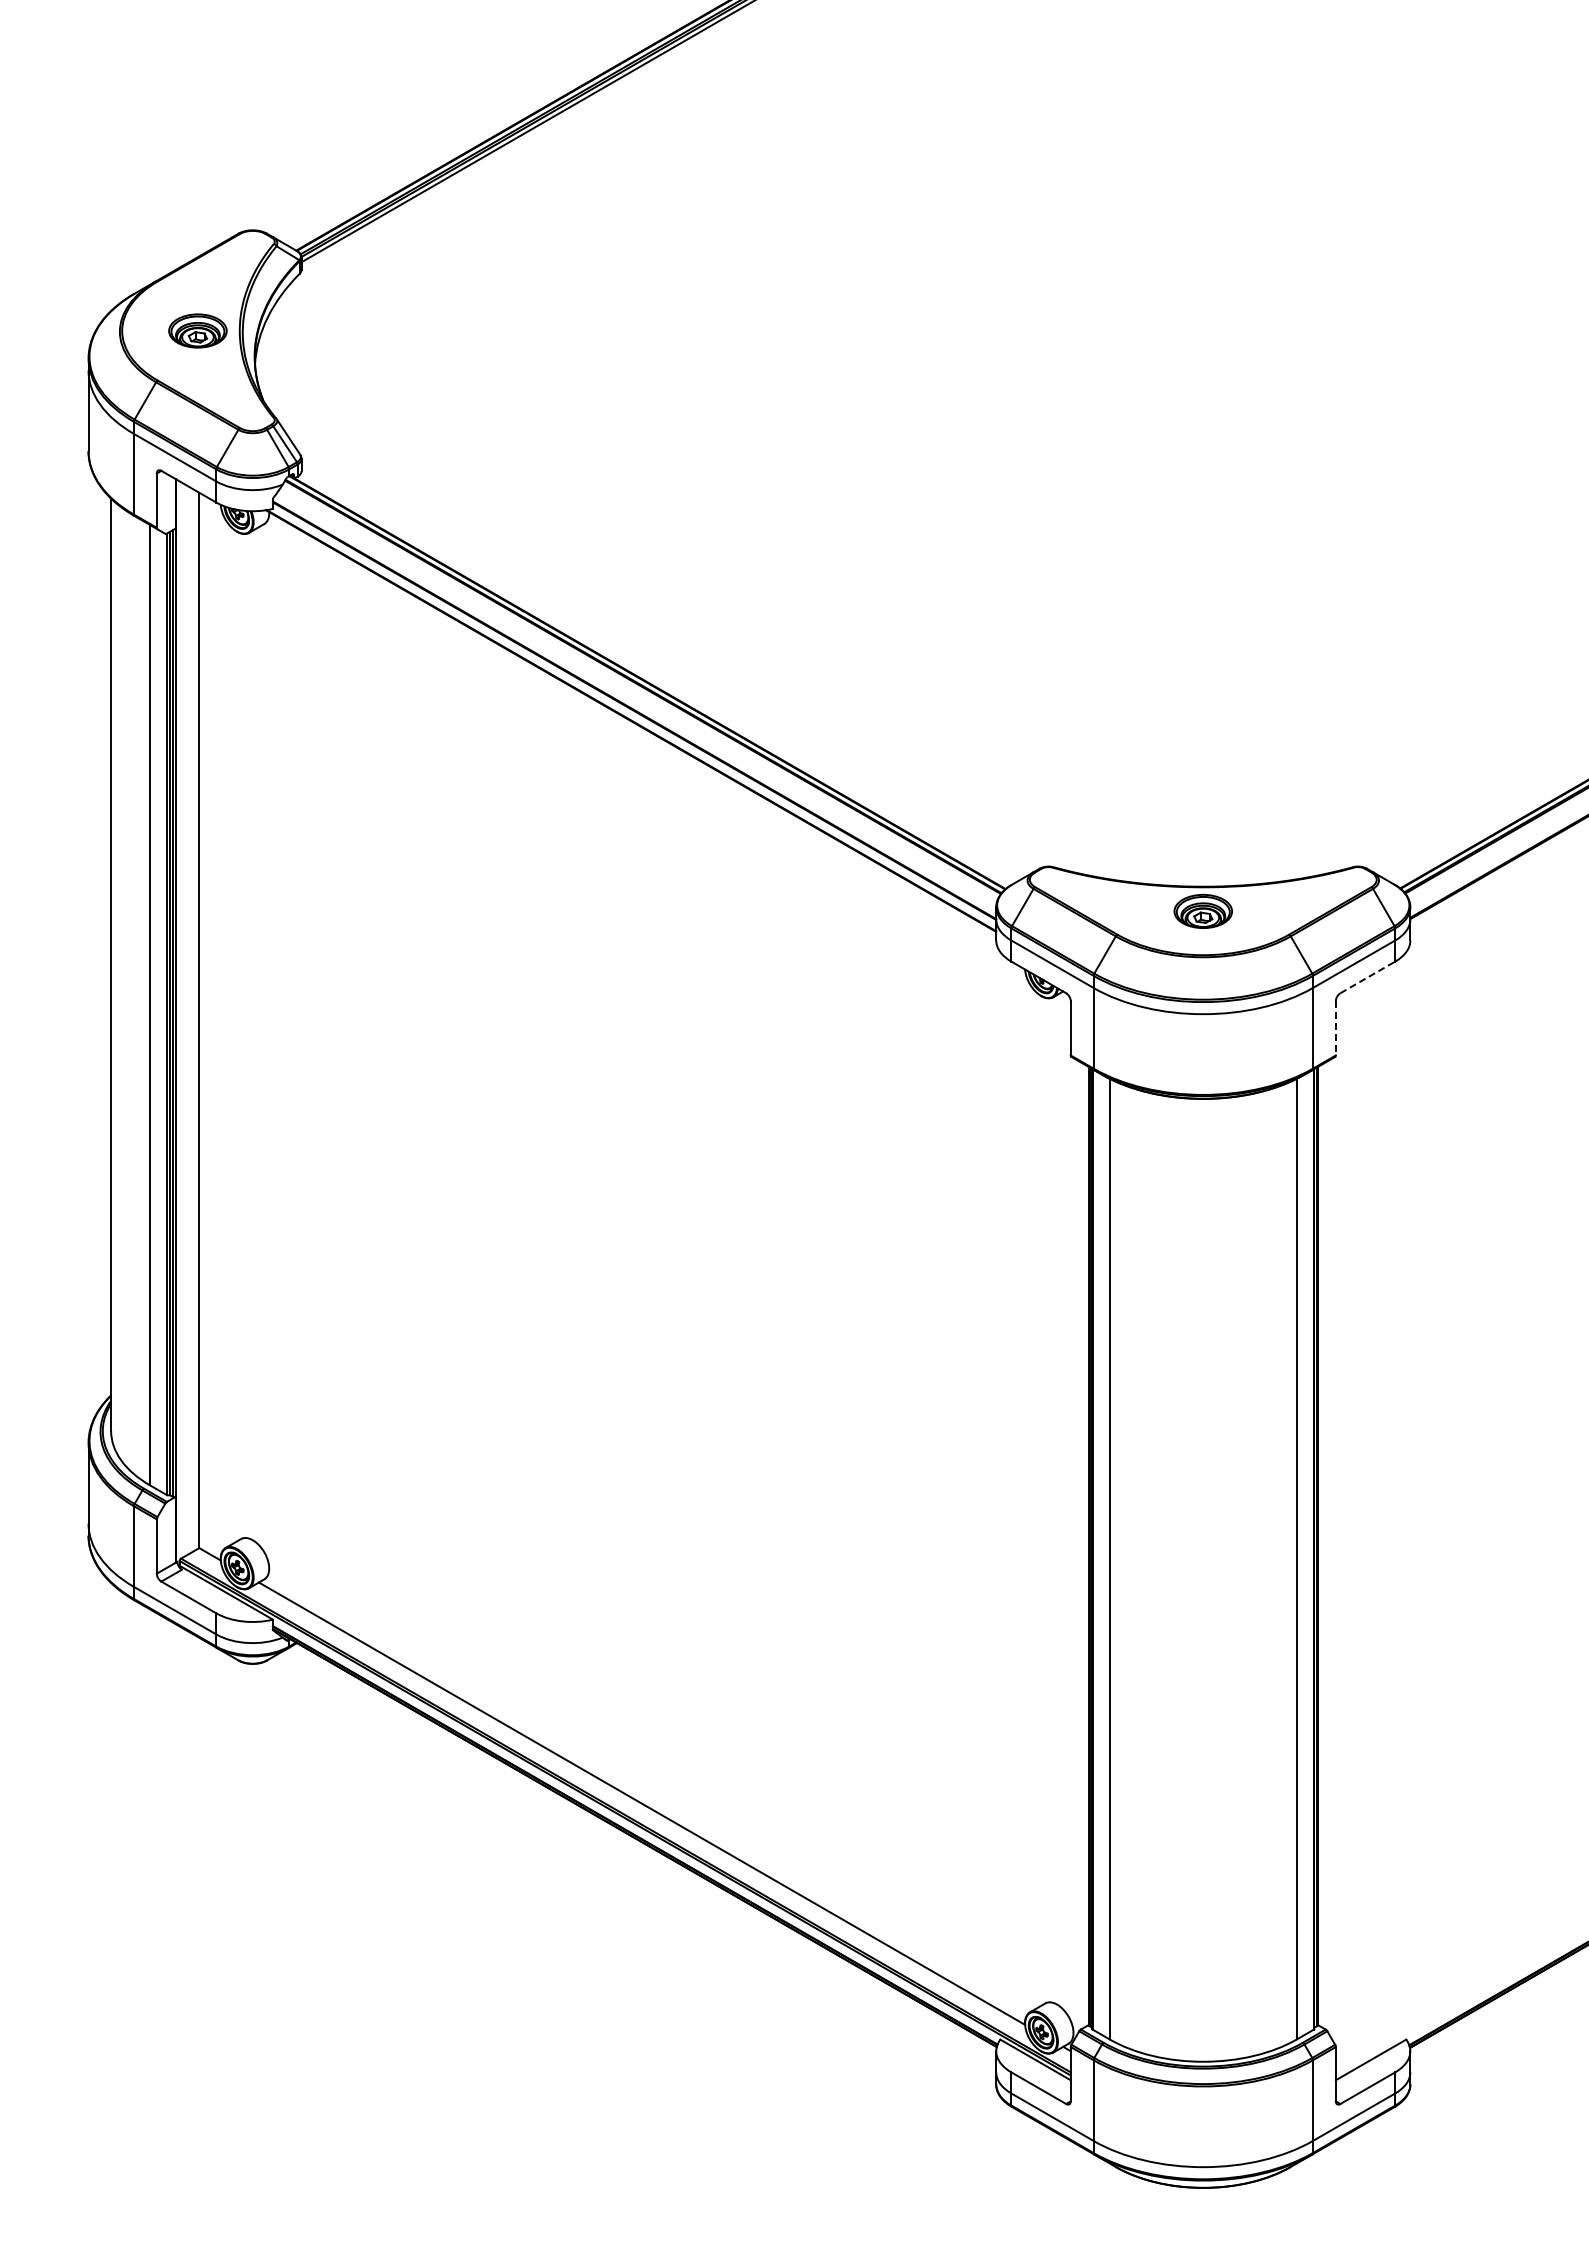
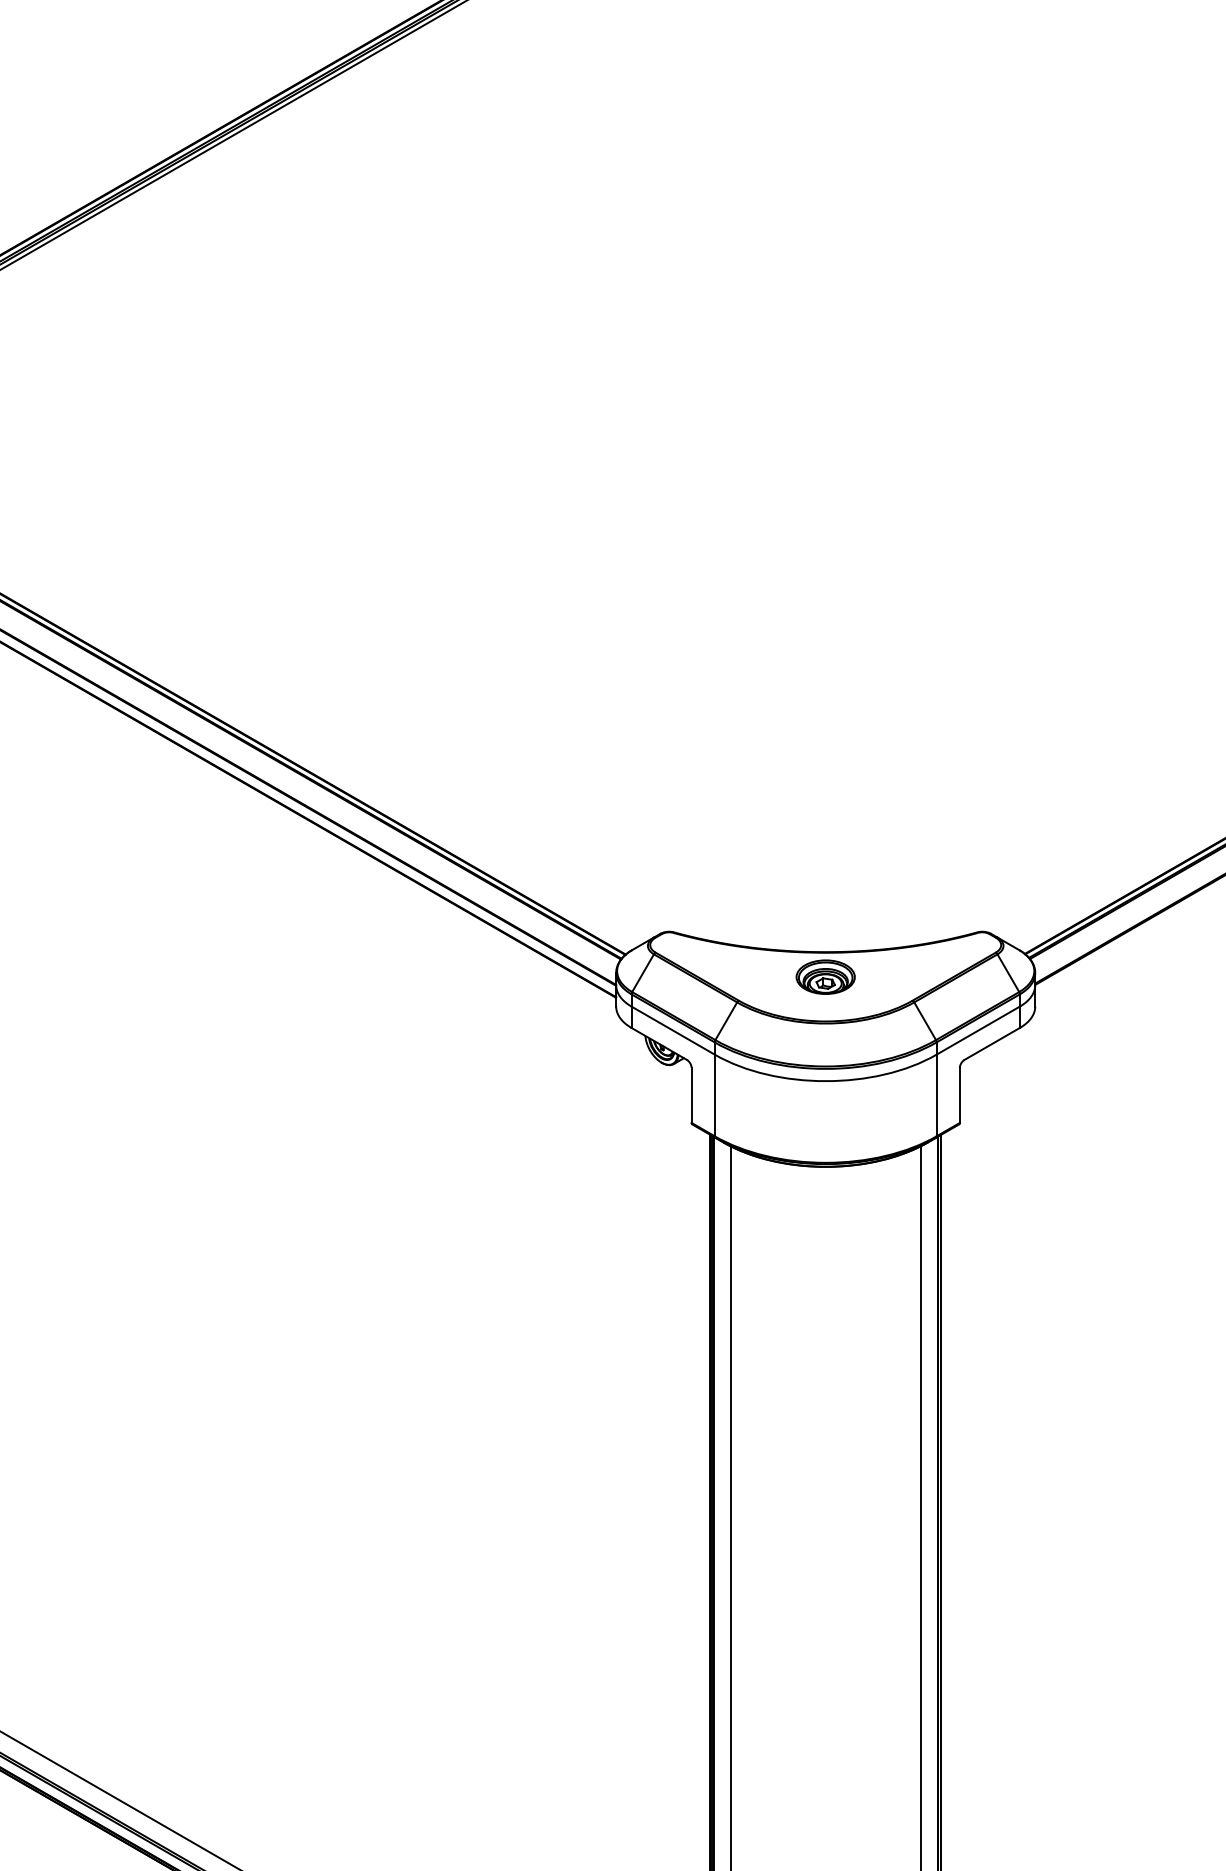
line: (1367, 977) -> (991, 1044), dashed -> solid
line: (1335, 1028) -> (959, 1095), dashed -> solid

